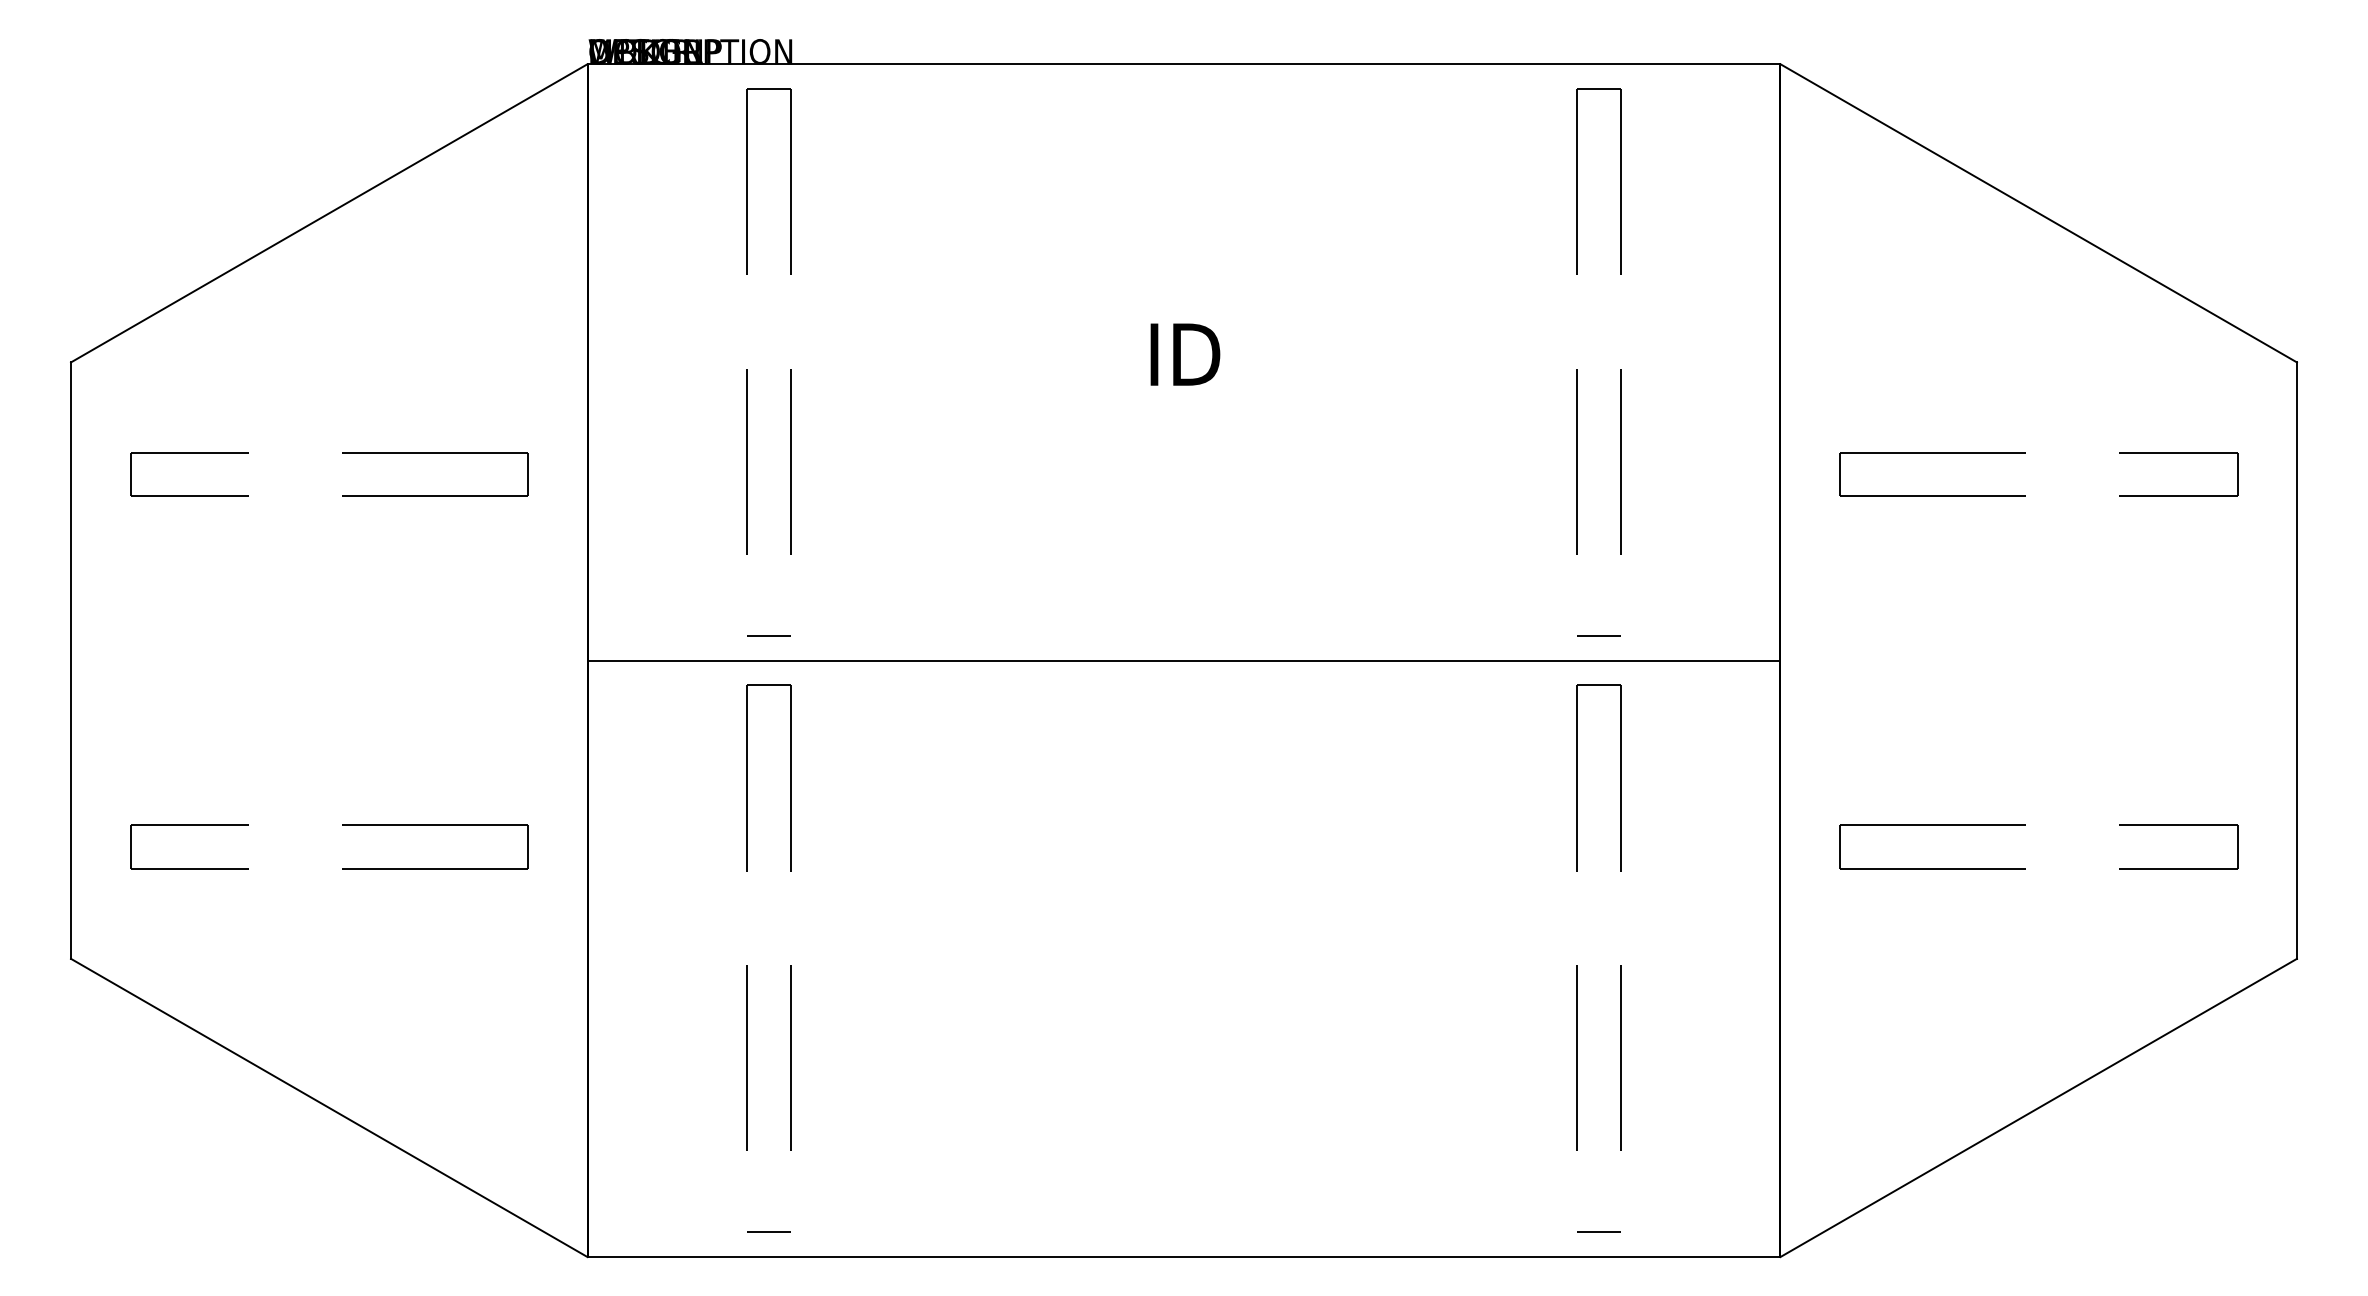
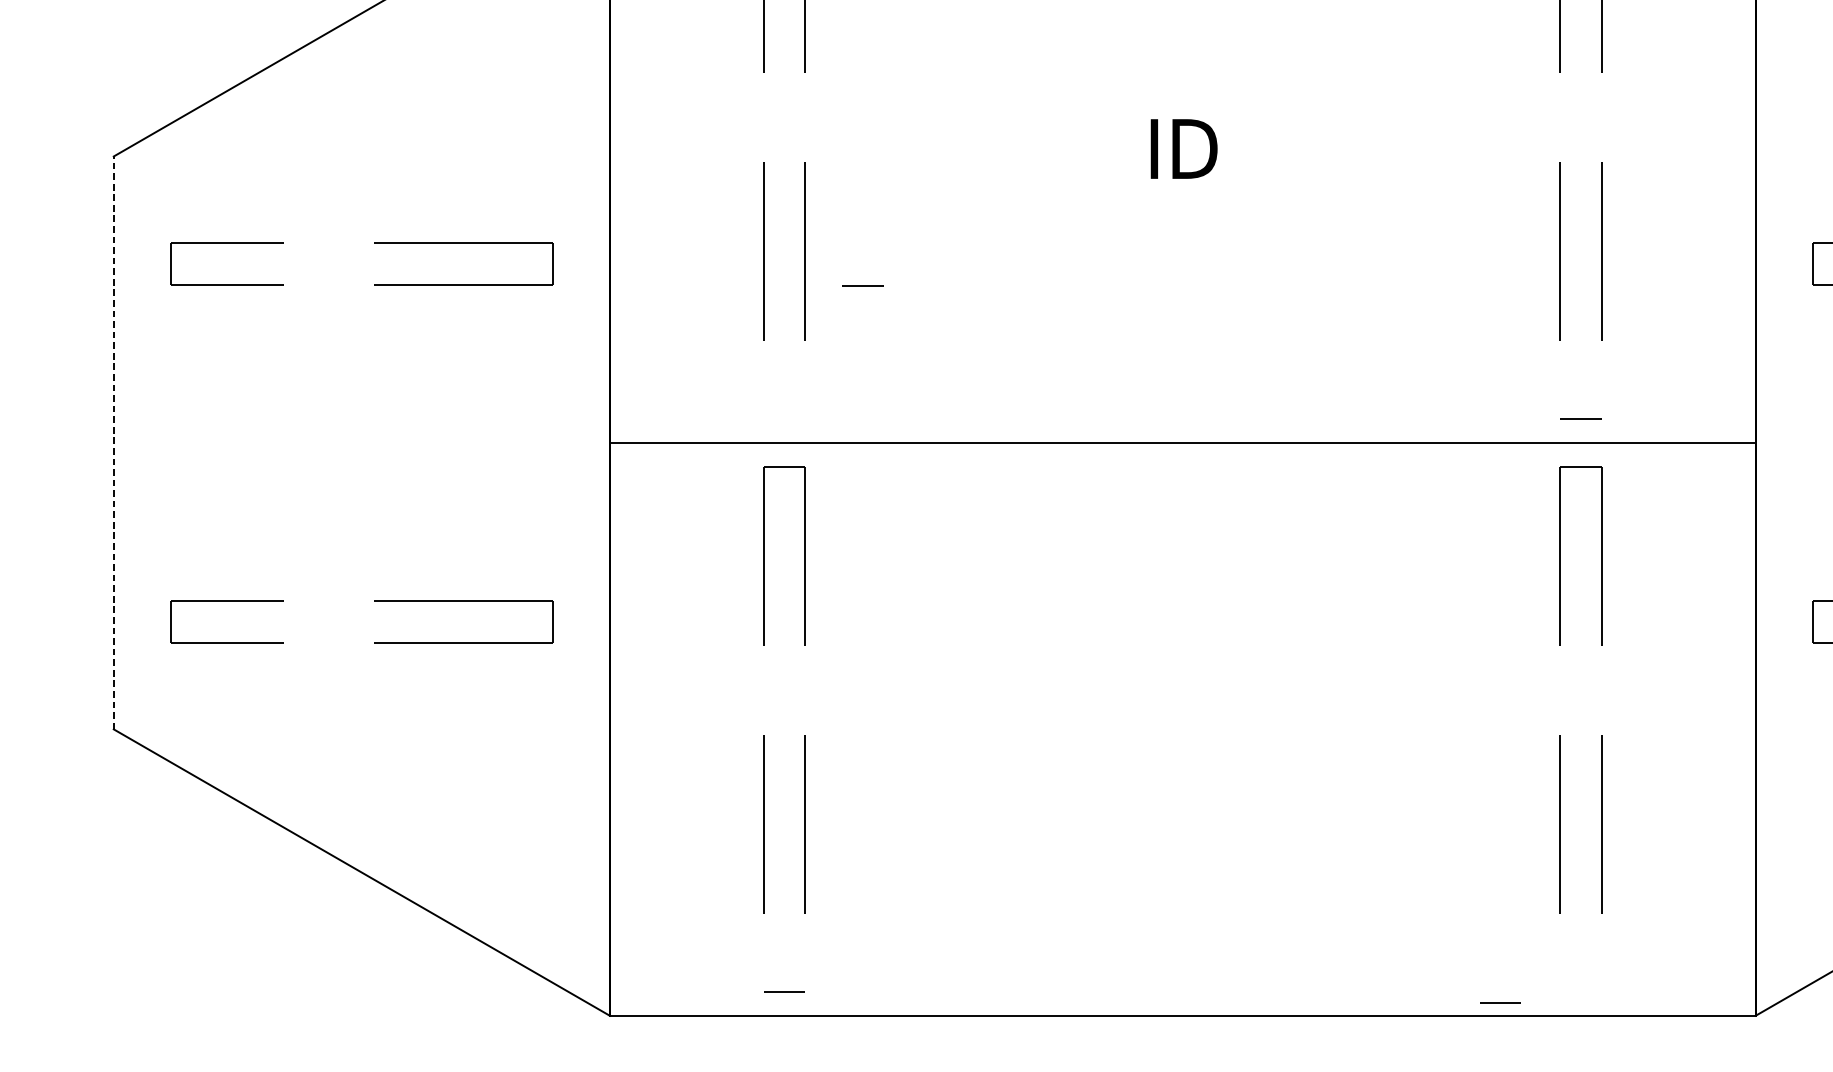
line: (768, 635) -> (862, 285), moved
line: (71, 660) -> (114, 442), solid -> dashed
line: (1598, 1231) -> (1500, 1002), moved

